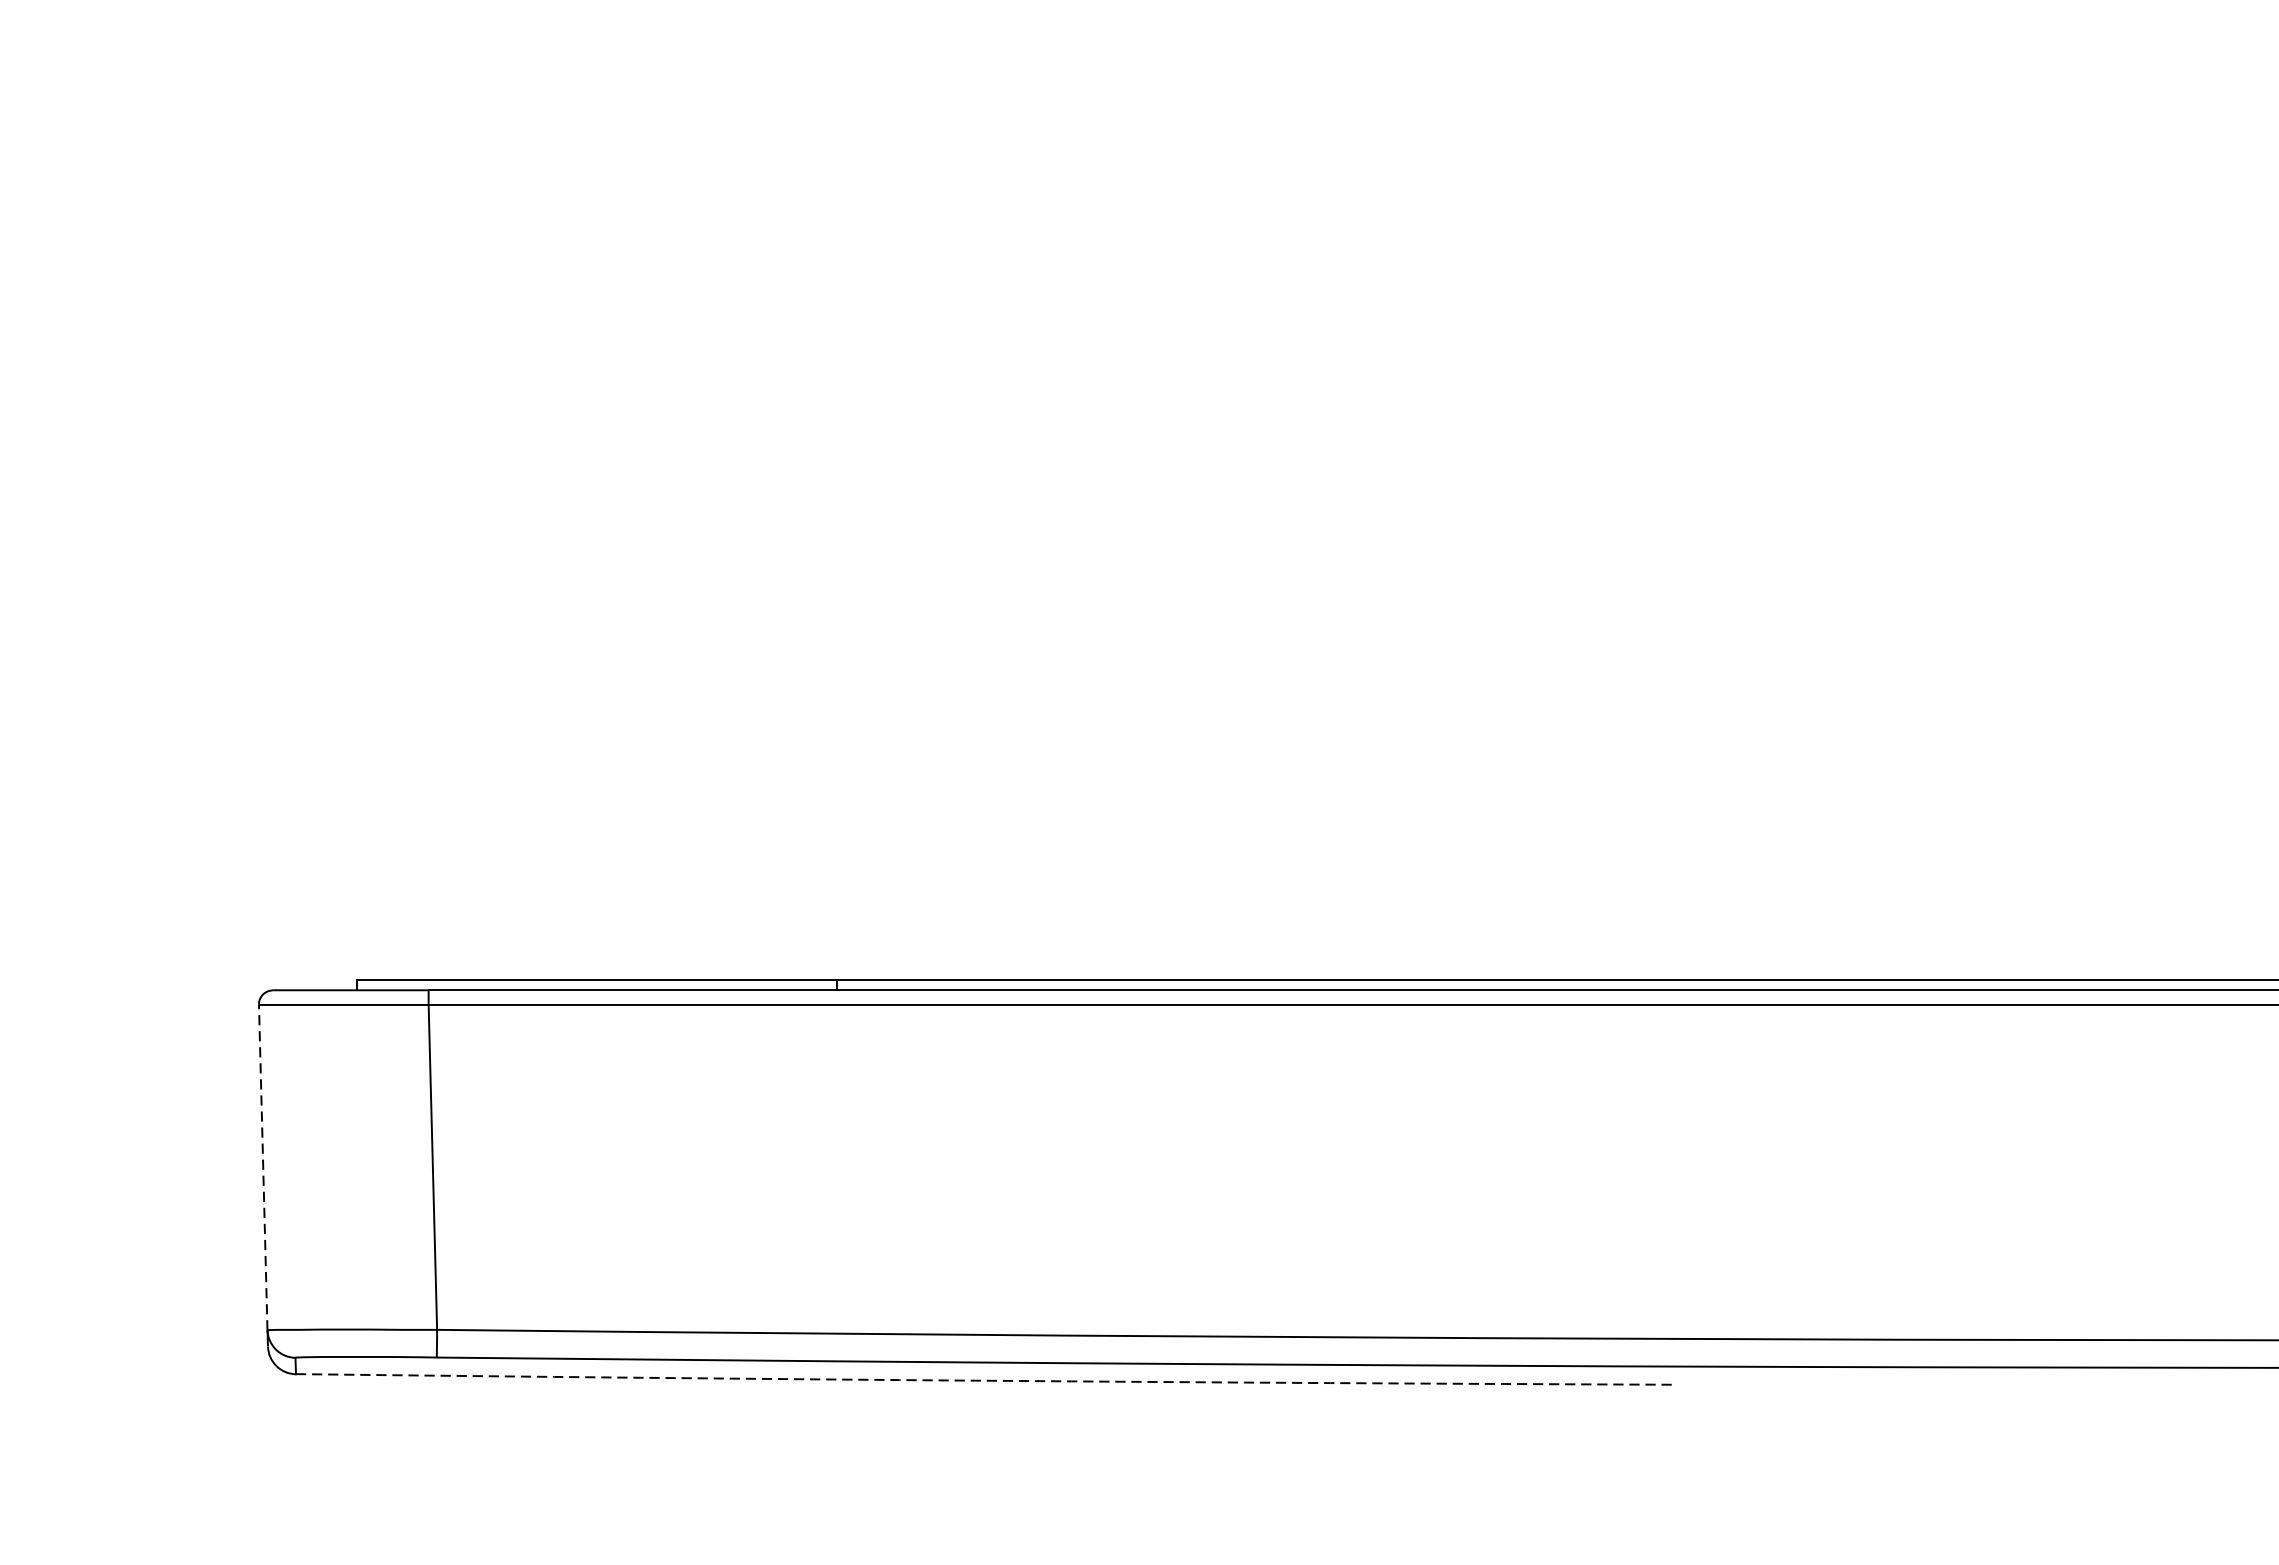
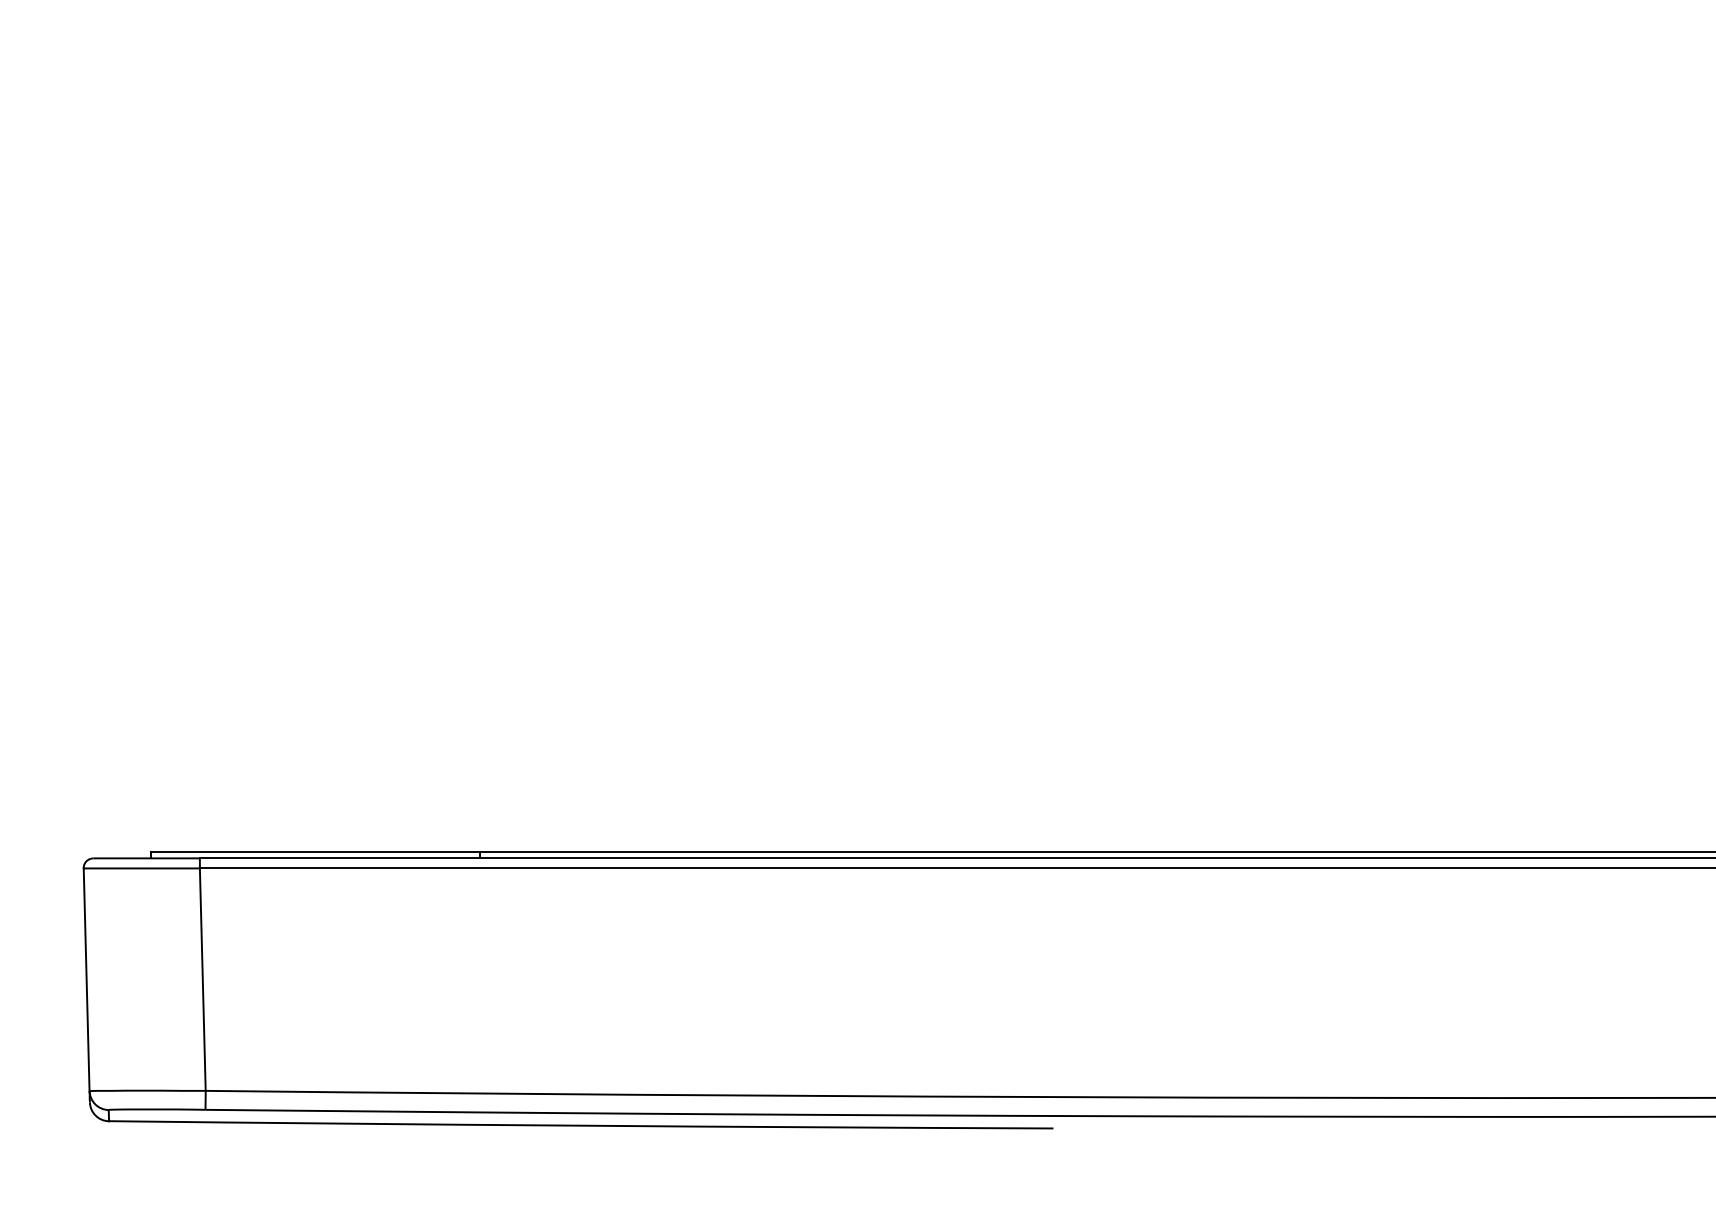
line: (263, 1167) -> (86, 979), dashed -> solid
arc: (985, 1380) -> (581, 1125), dashed -> solid

